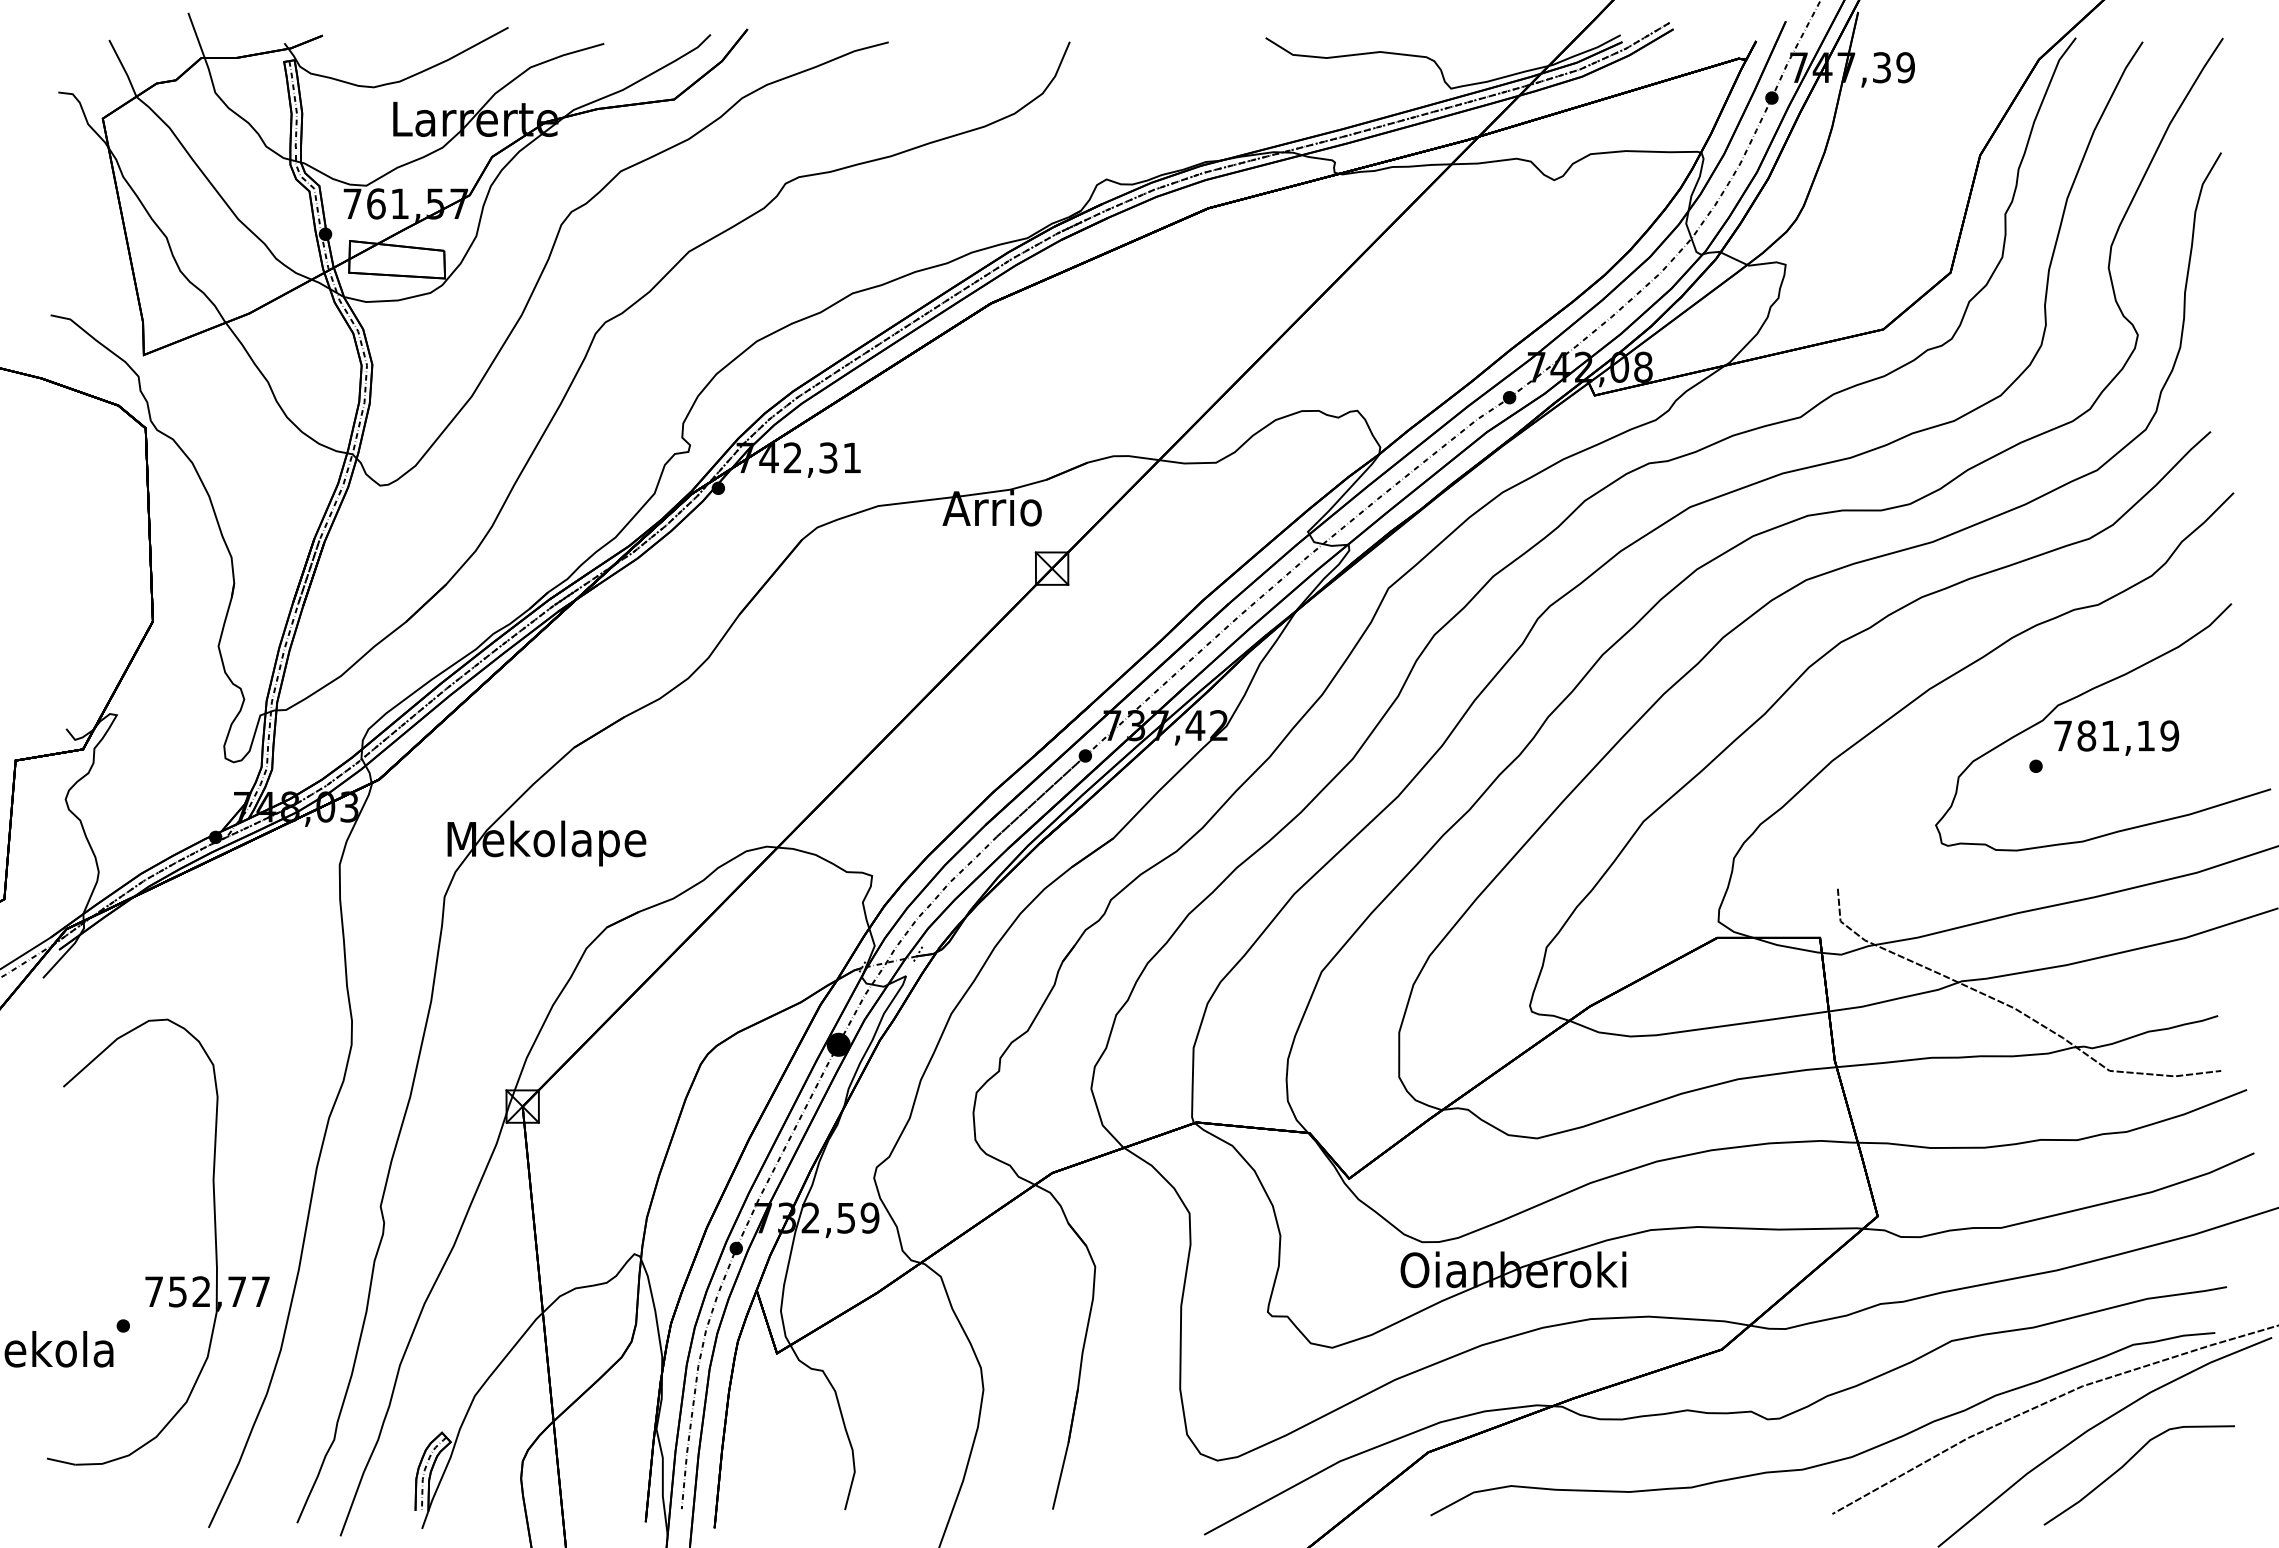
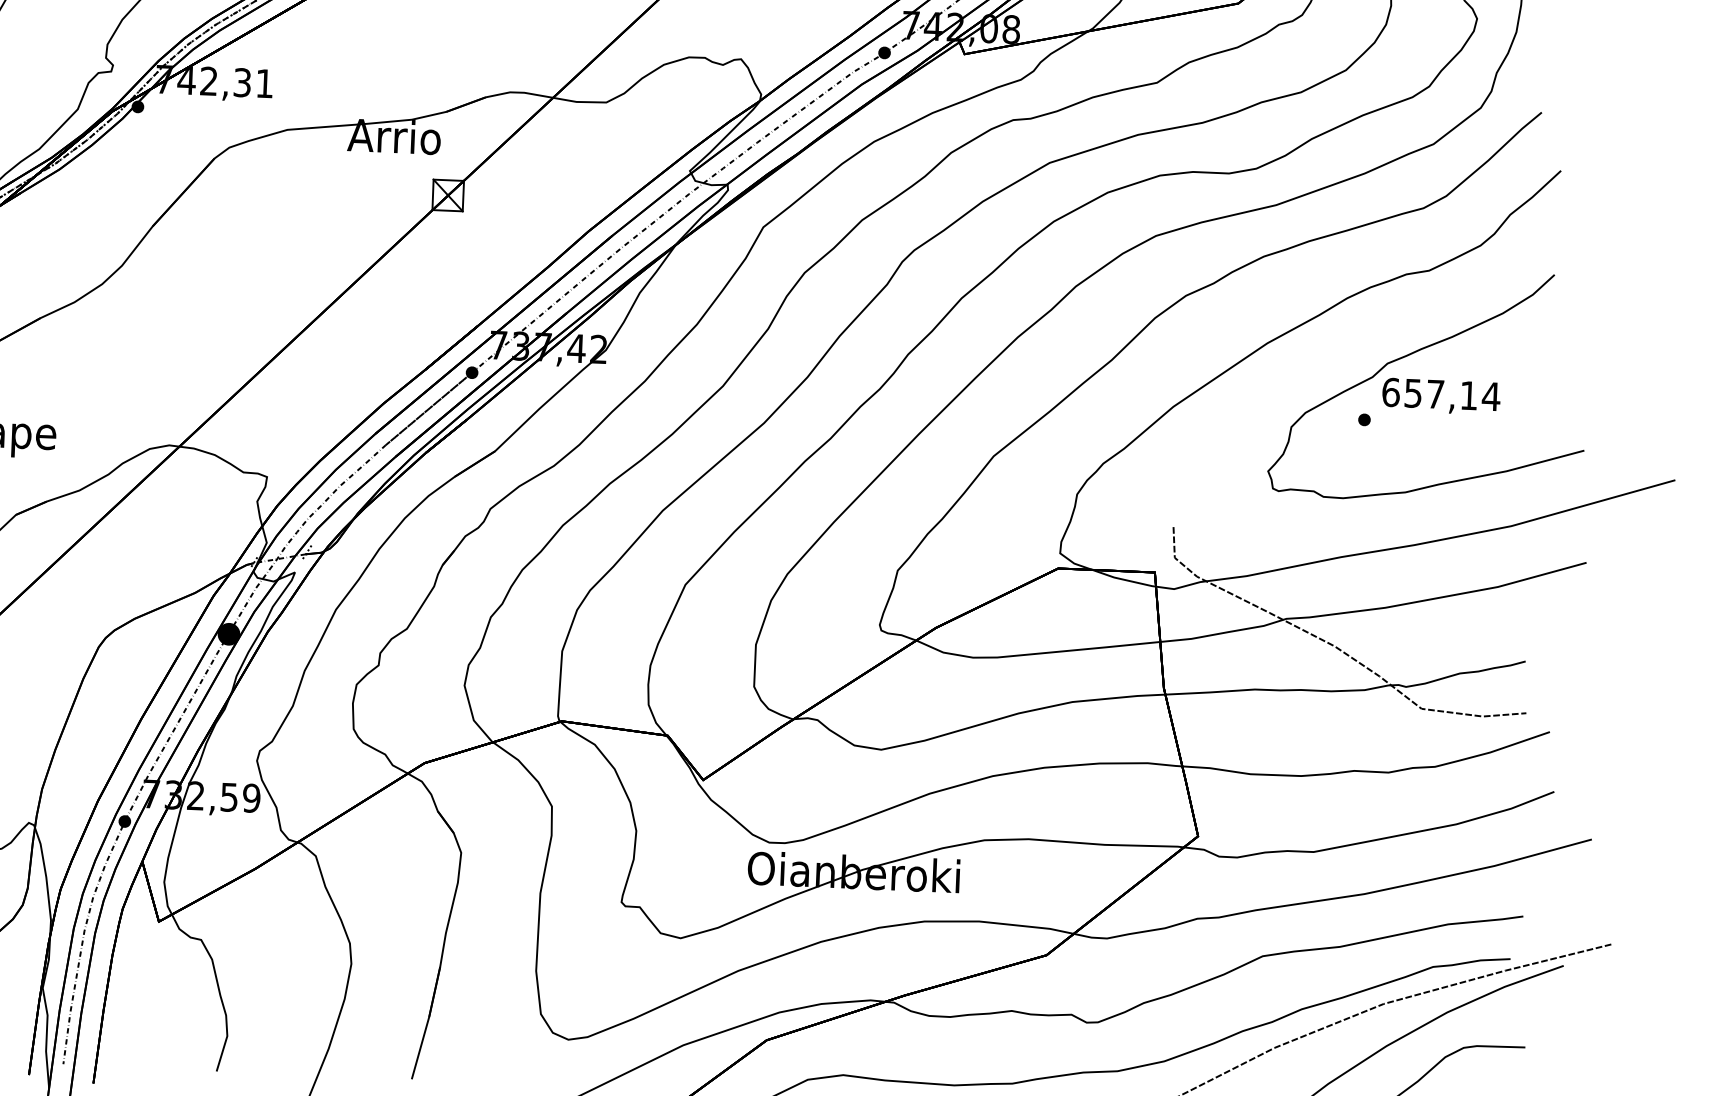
text: (2116, 735) -> (1441, 394), 781,19 -> 657,14

